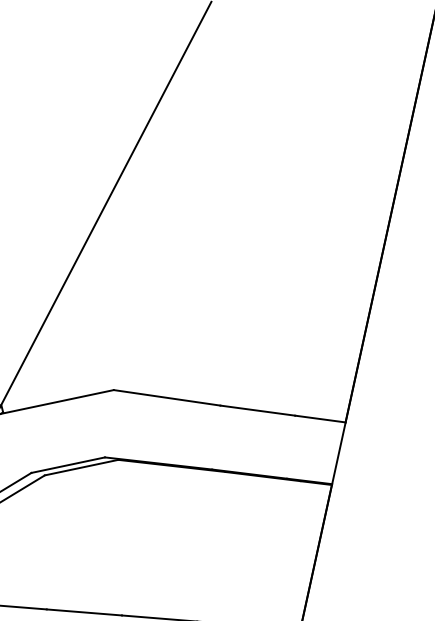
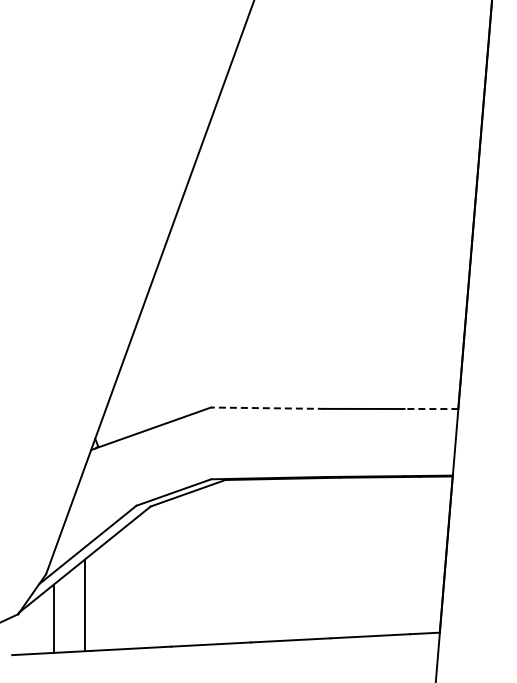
line: (166, 398) -> (267, 408), solid -> dashed
line: (320, 419) -> (431, 409), solid -> dashed

